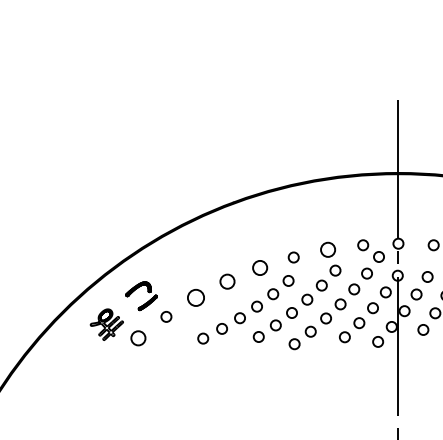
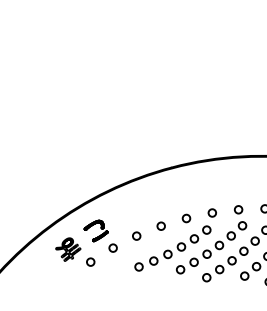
circle: (328, 249) -> (238, 209), size x0.71
circle: (259, 268) -> (186, 218), size x0.71
circle: (227, 281) -> (161, 226), size x0.71
circle: (196, 297) -> (136, 235), size x0.62
circle: (138, 338) -> (90, 262), size x0.71

